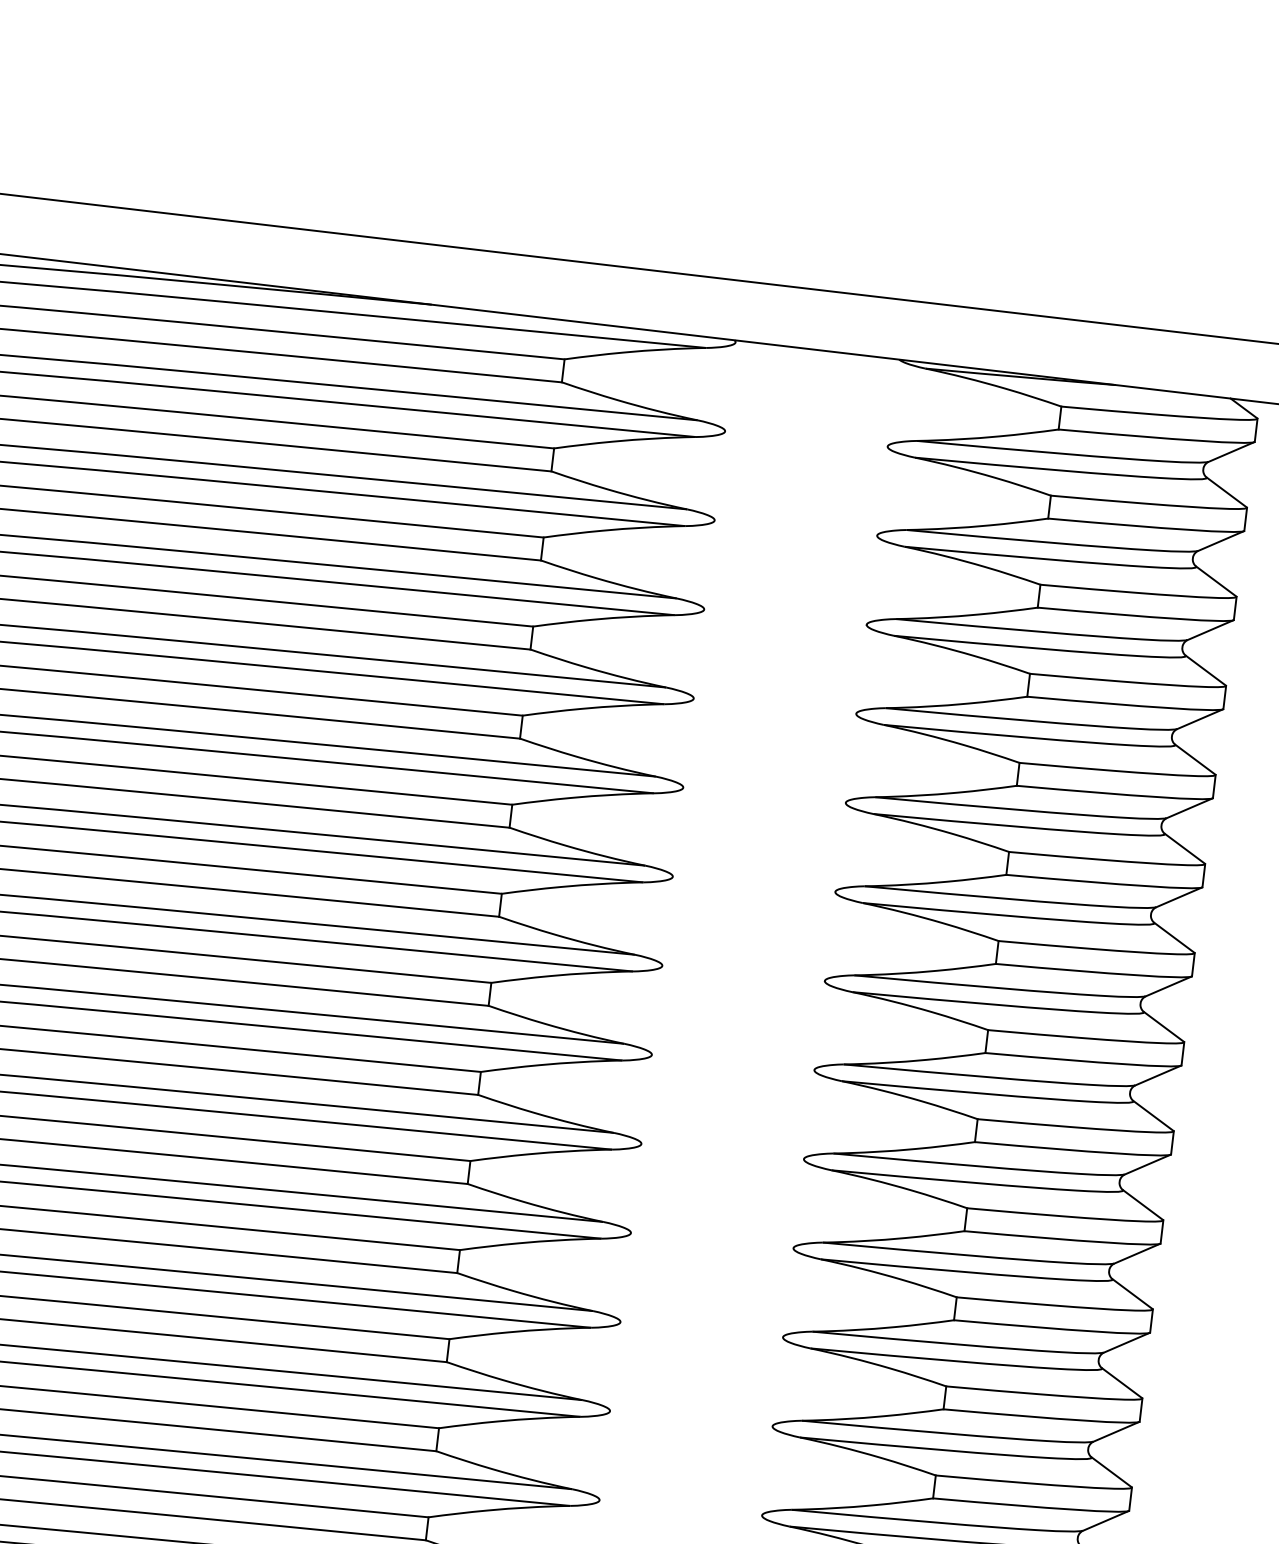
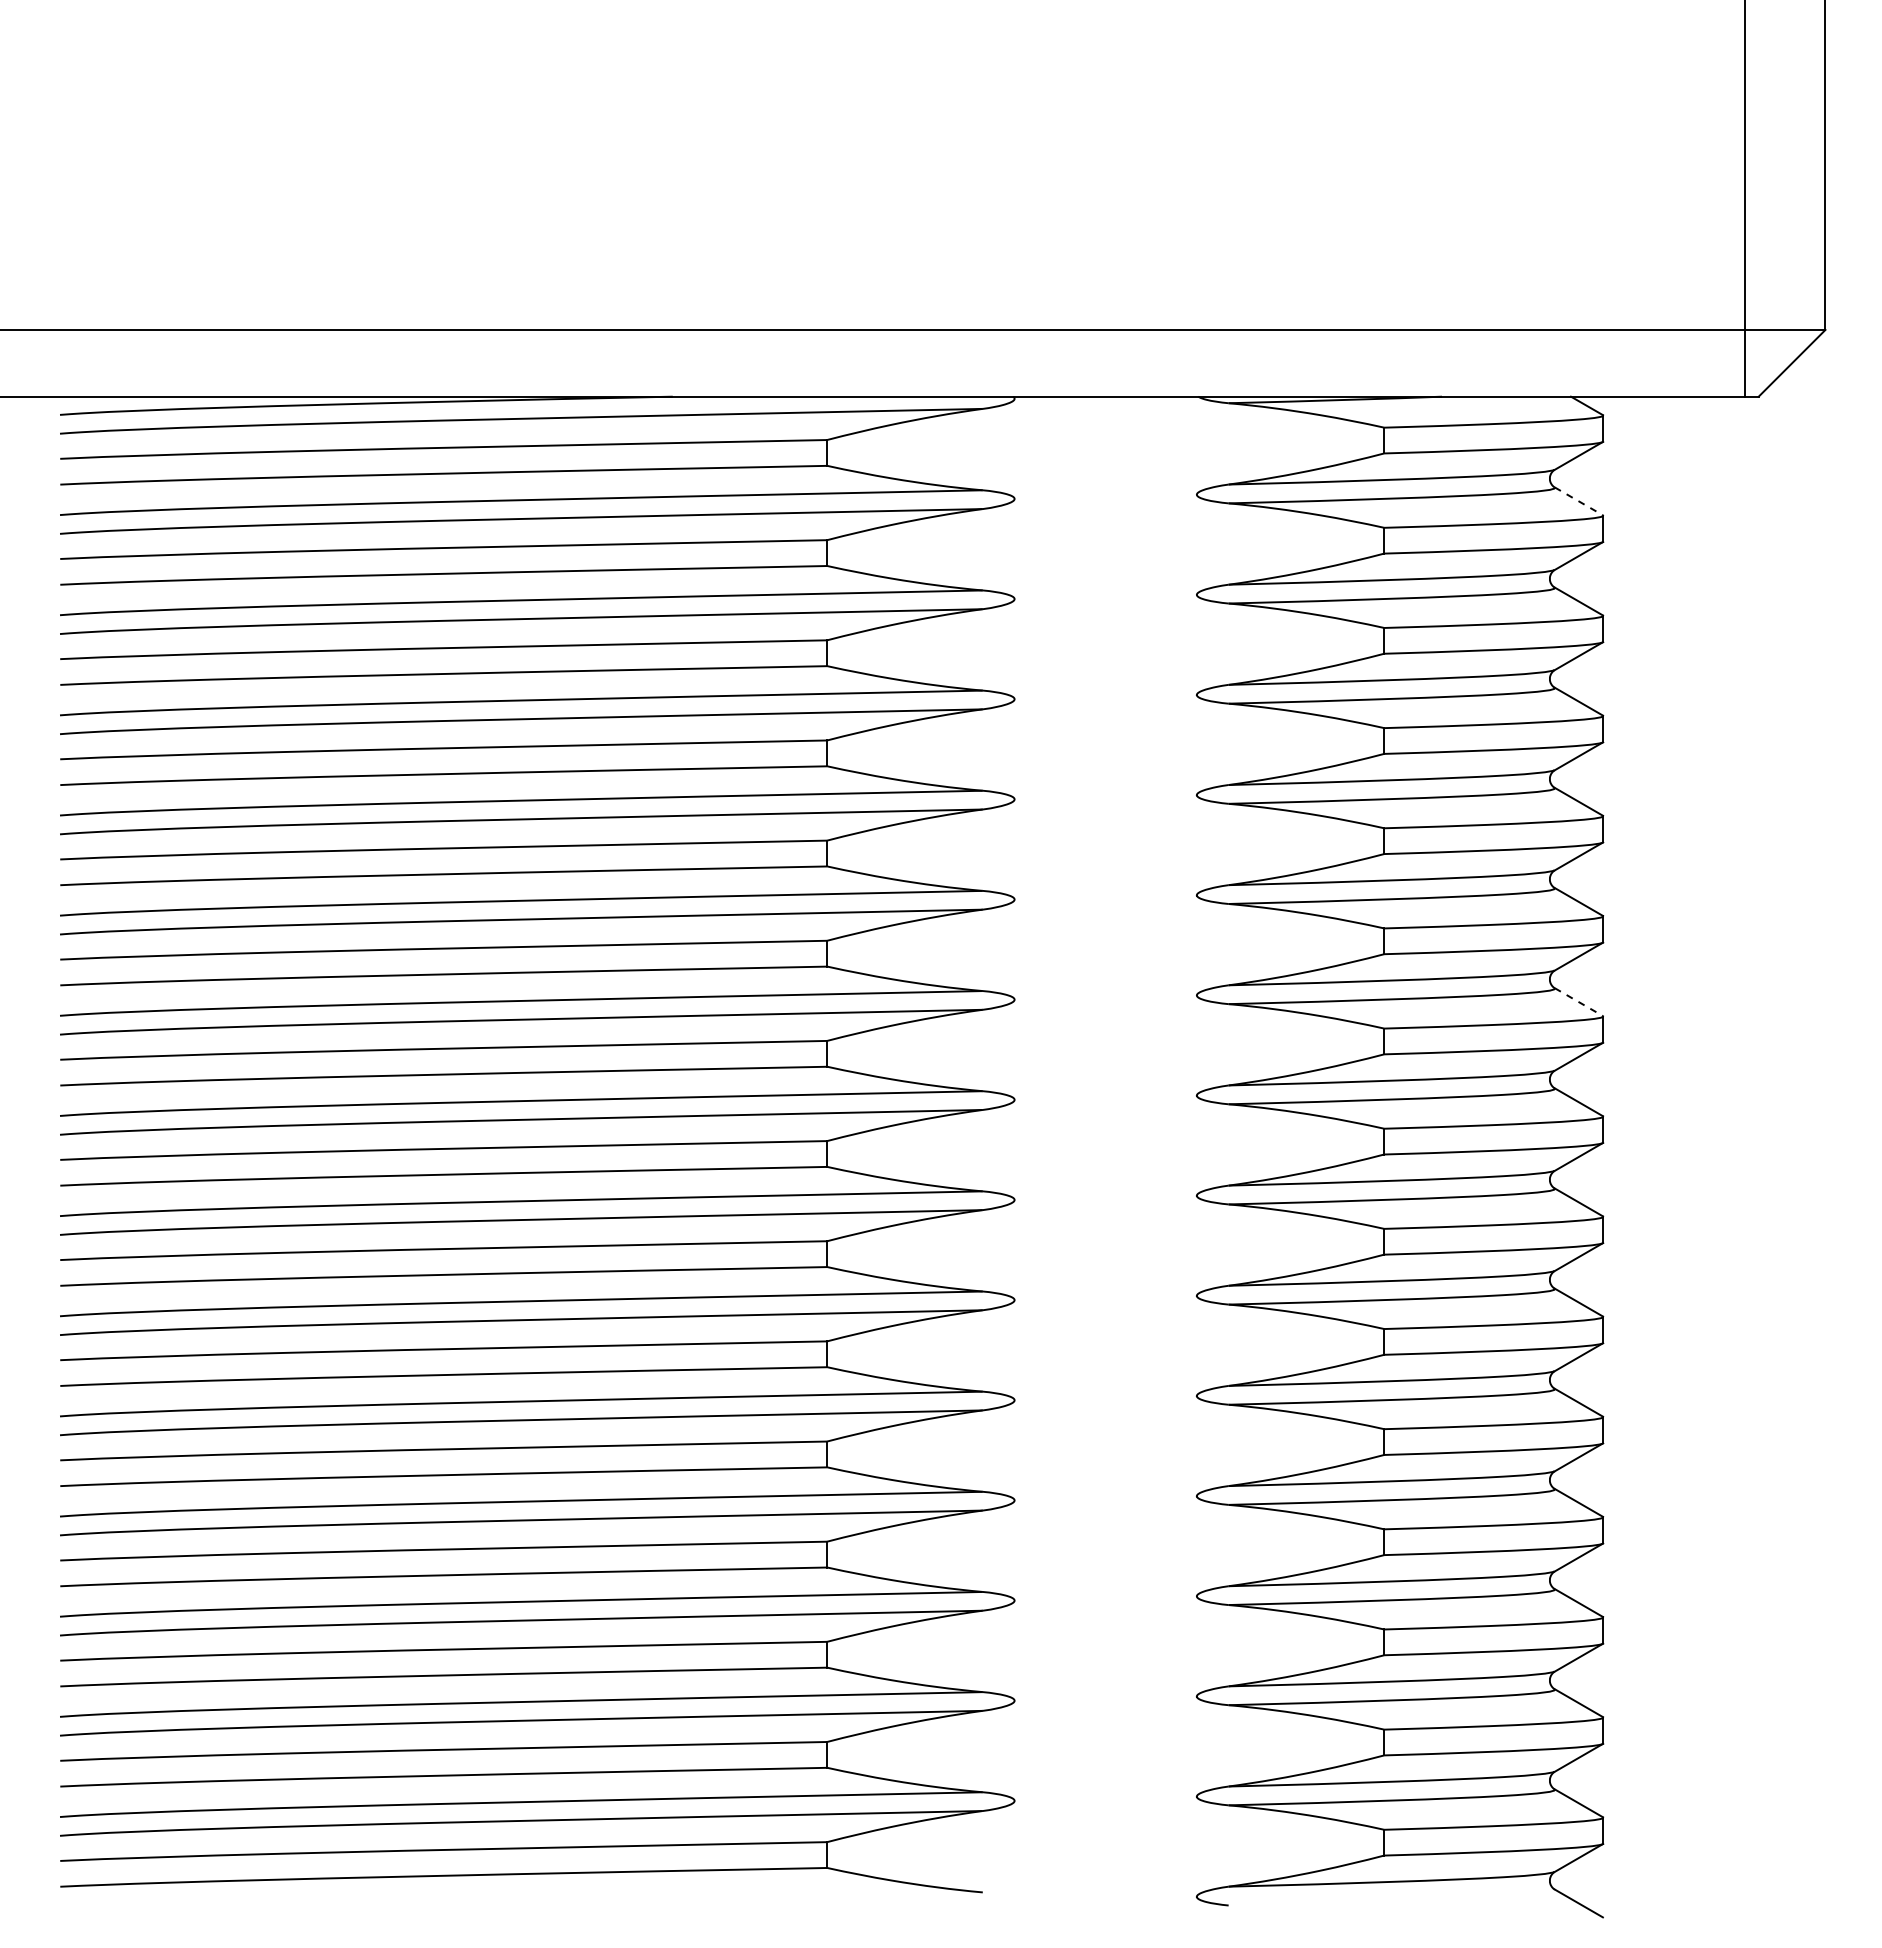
line: (1226, 492) -> (1578, 501), solid -> dashed
line: (1174, 938) -> (1578, 1002), solid -> dashed

